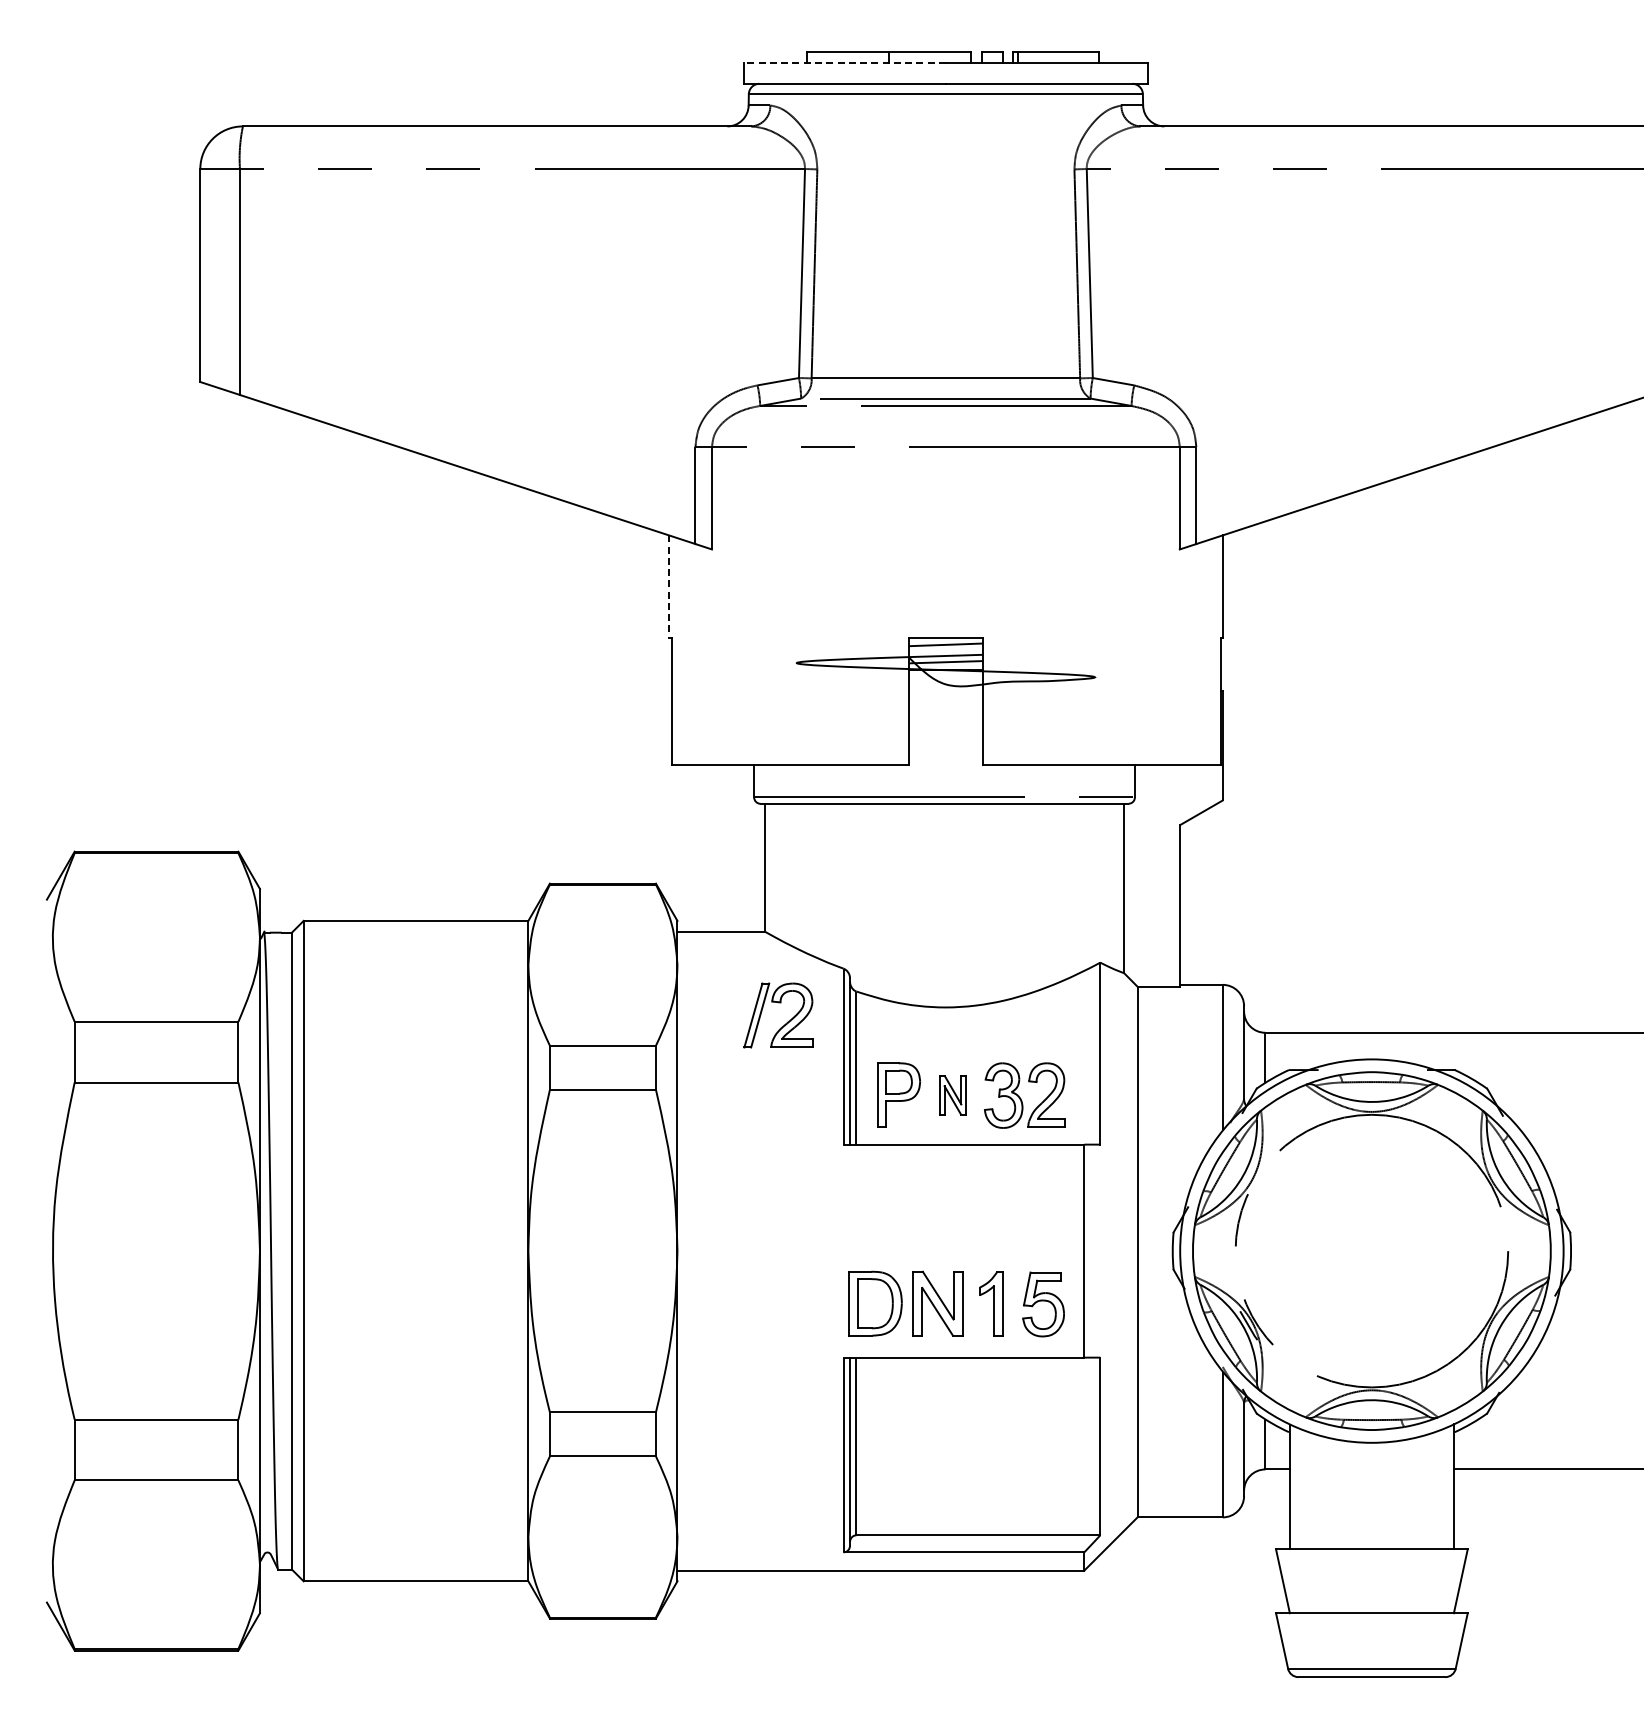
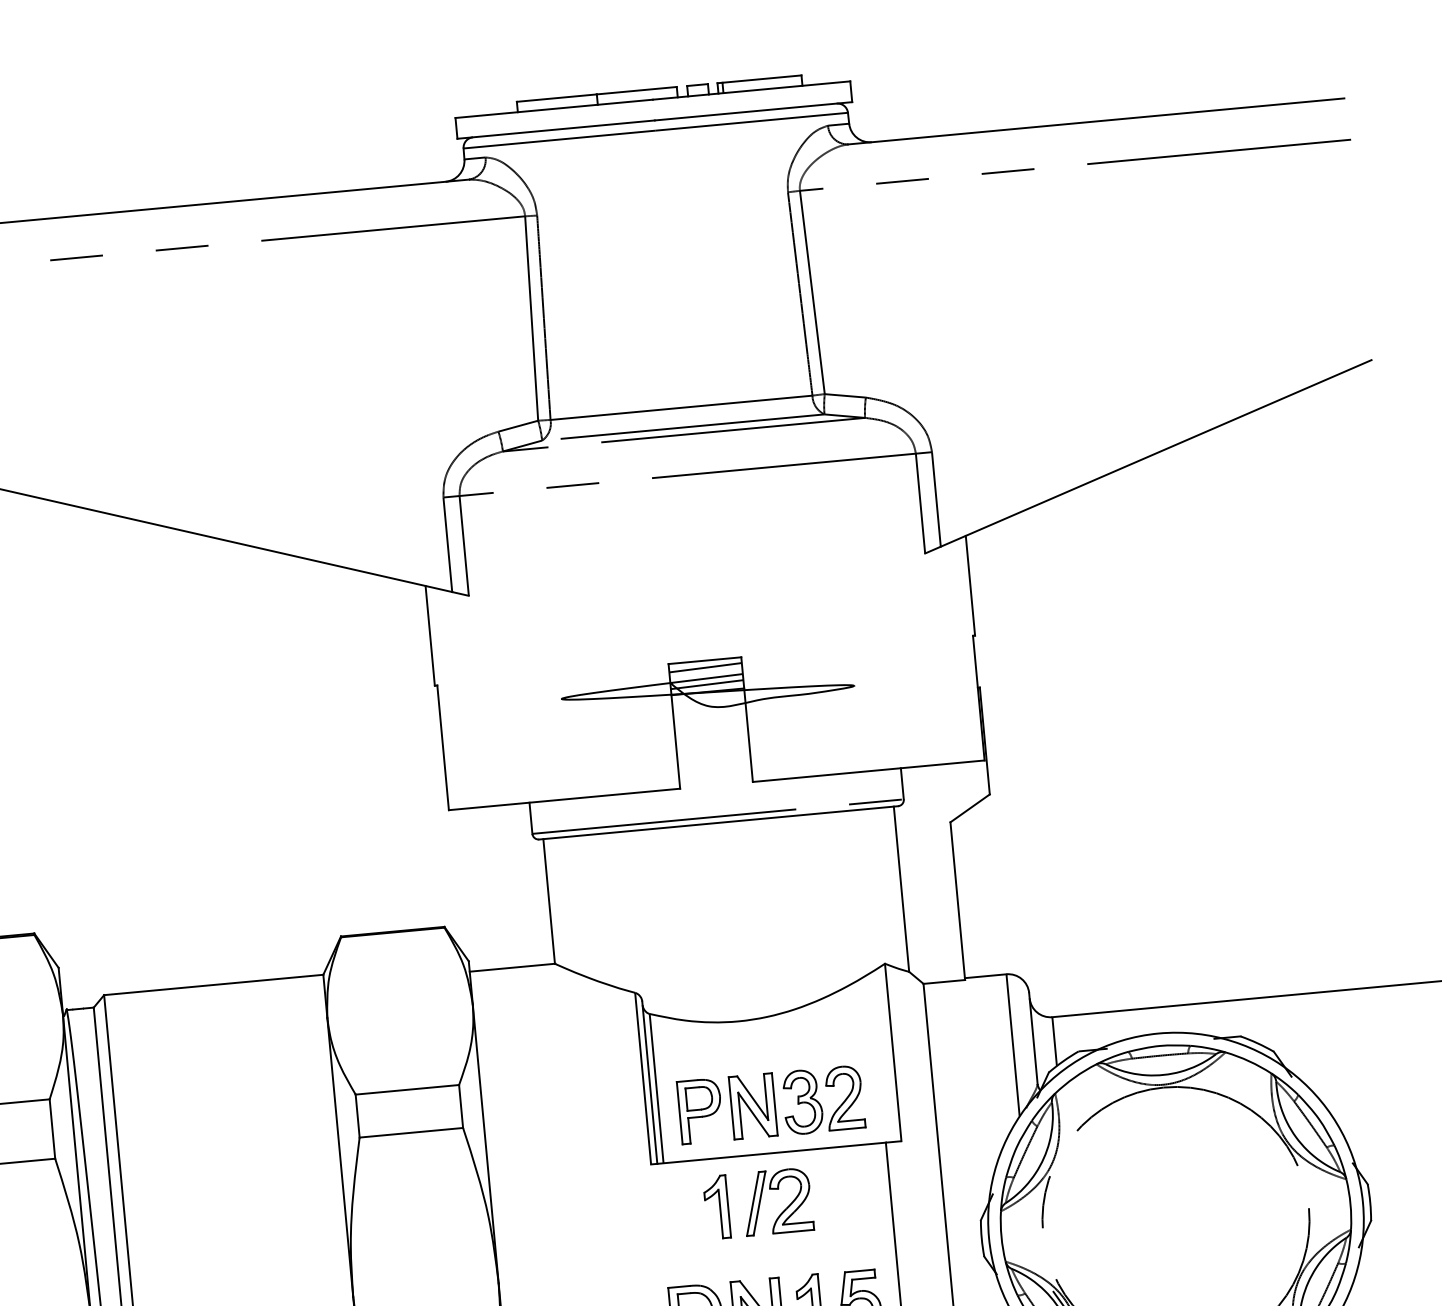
line: (844, 62) -> (554, 108), dashed -> solid
line: (668, 587) -> (429, 636), dashed -> solid
part: (786, 1022) -> (785, 1207), moved
part: (952, 1095) -> (752, 1106), size x1.67
part: (906, 1194) -> (716, 1207), added

